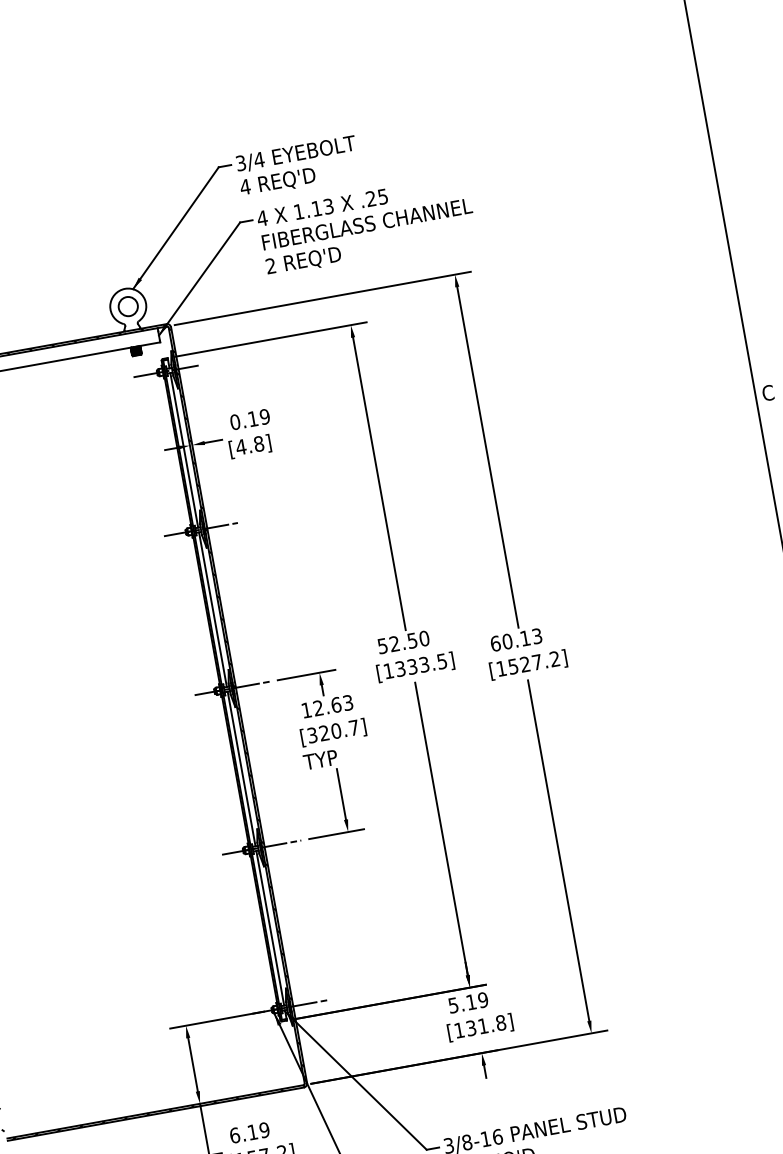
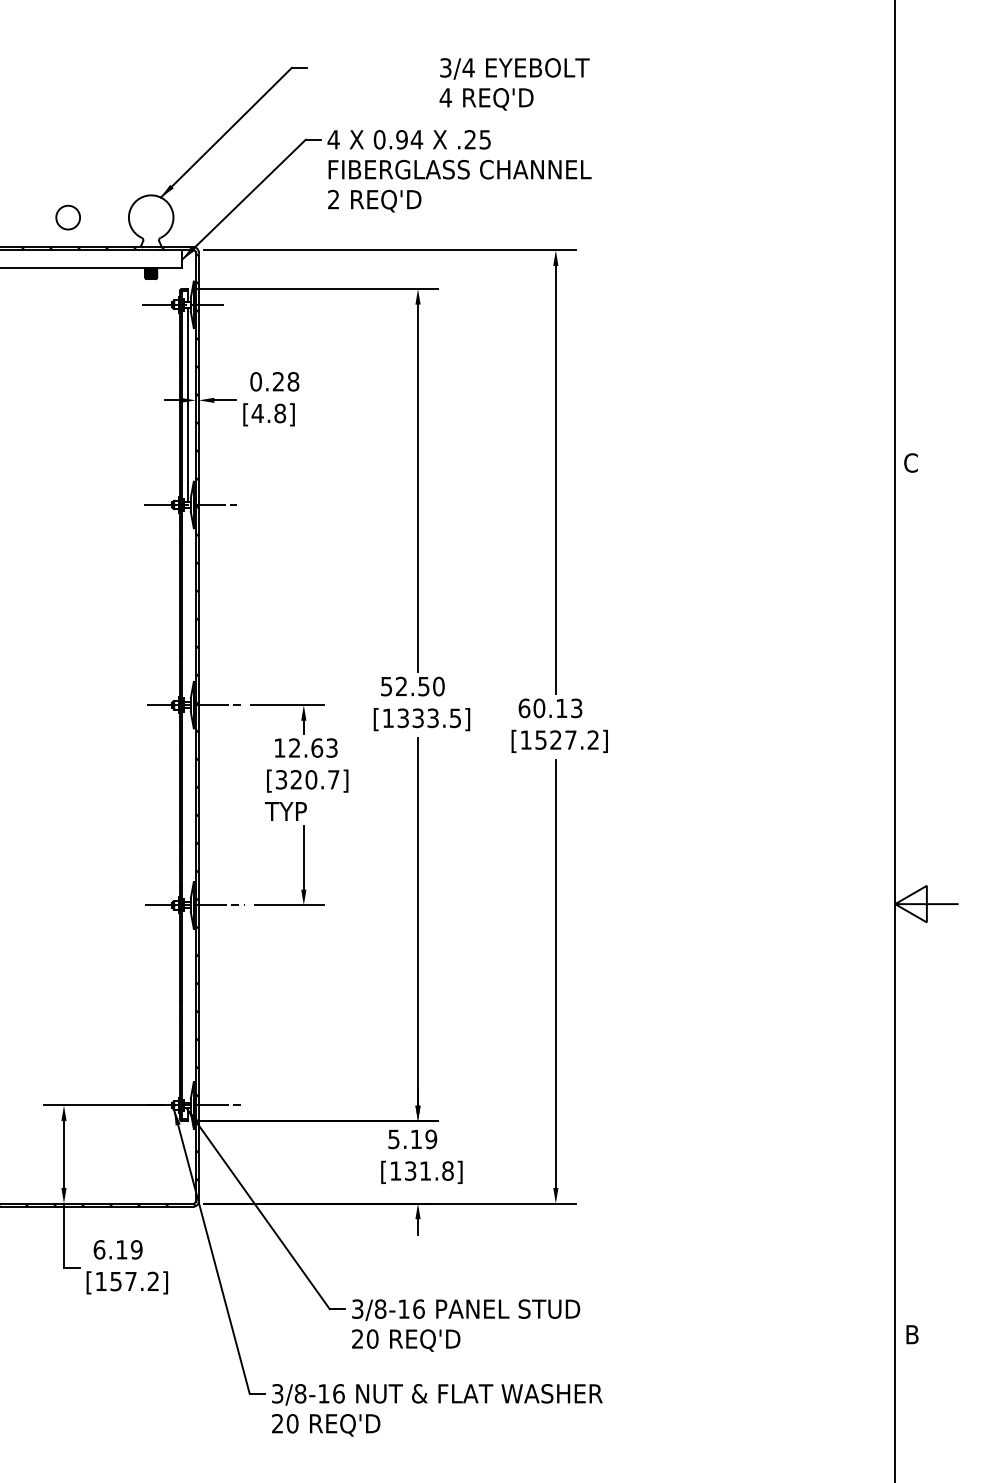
text: (298, 166) -> (514, 84), moved
text: (313, 208) -> (398, 139), 1.13 -> 0.94
circle: (127, 306) -> (67, 217), moved
text: (258, 417) -> (285, 381), 0.19 -> 0.28
line: (212, 609) -> (187, 604), removed
line: (241, 769) -> (187, 805), removed
line: (270, 928) -> (187, 1005), removed

